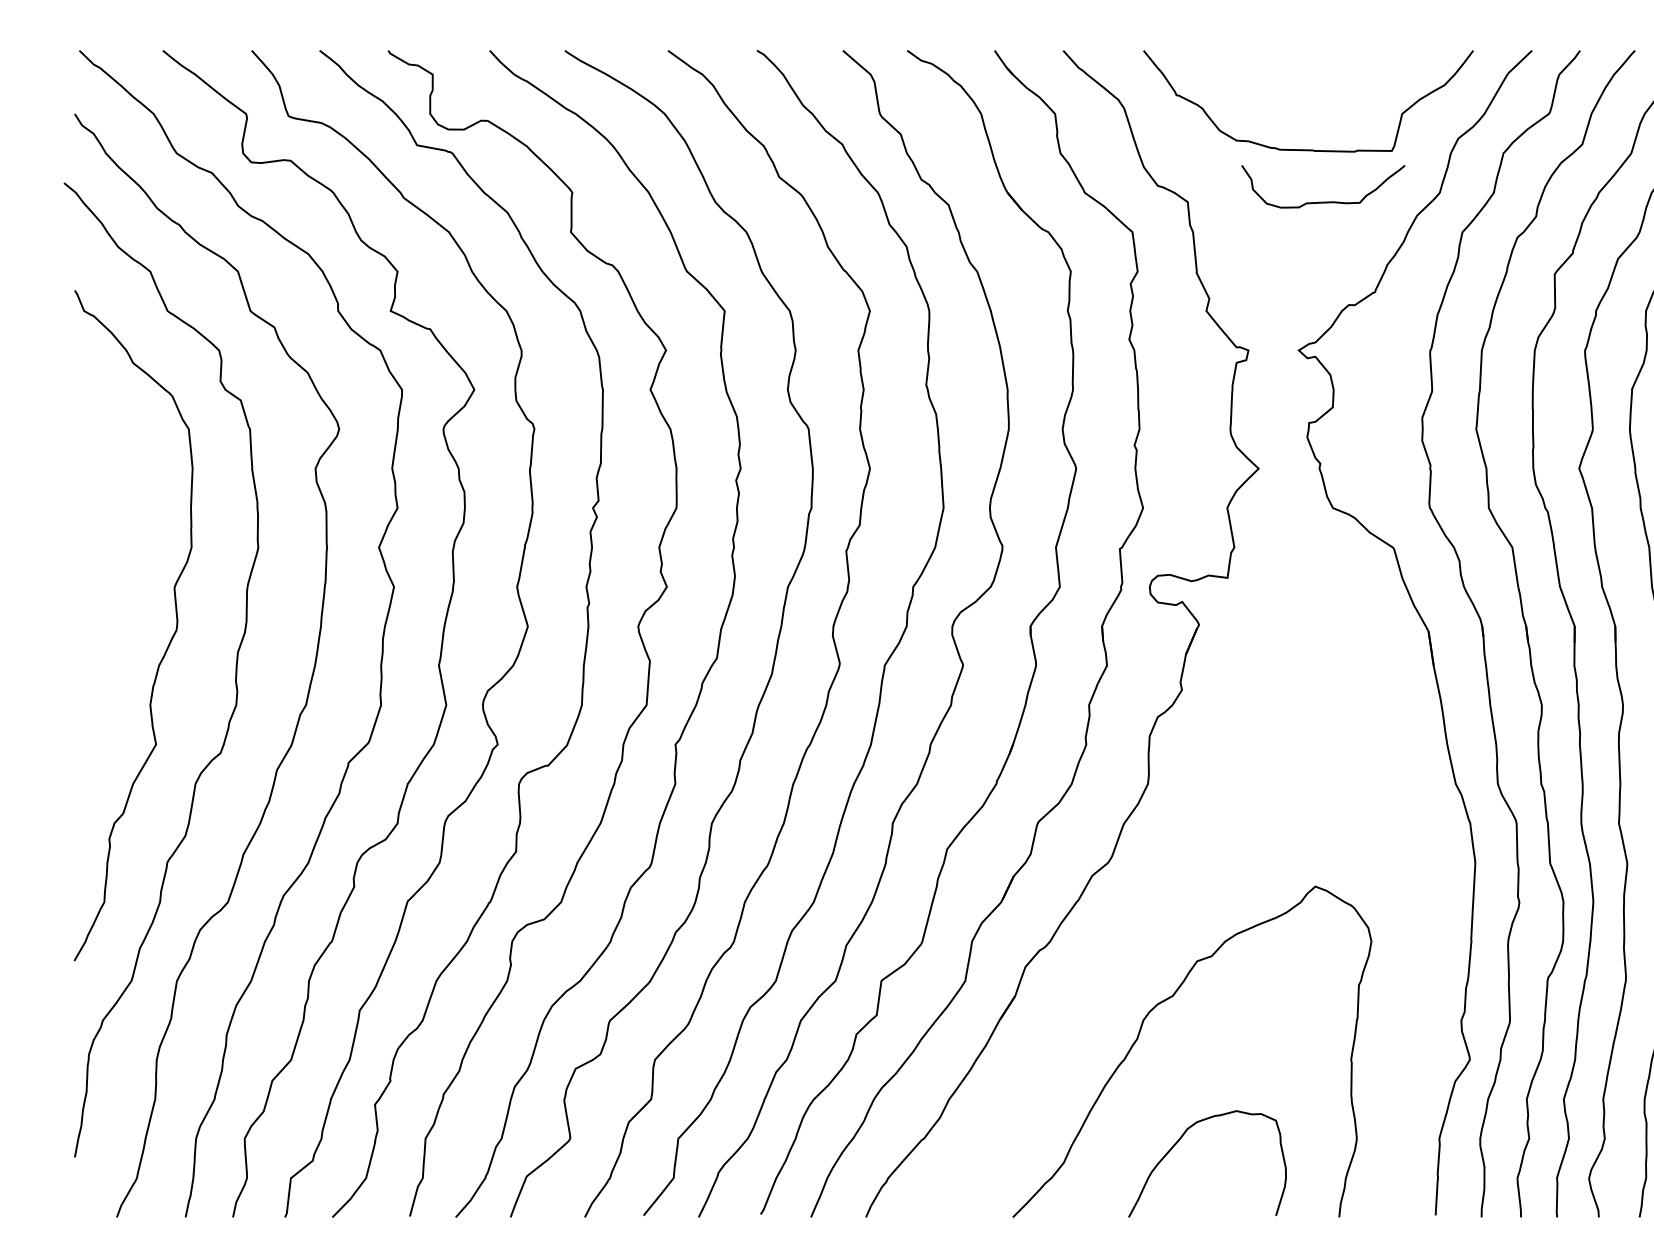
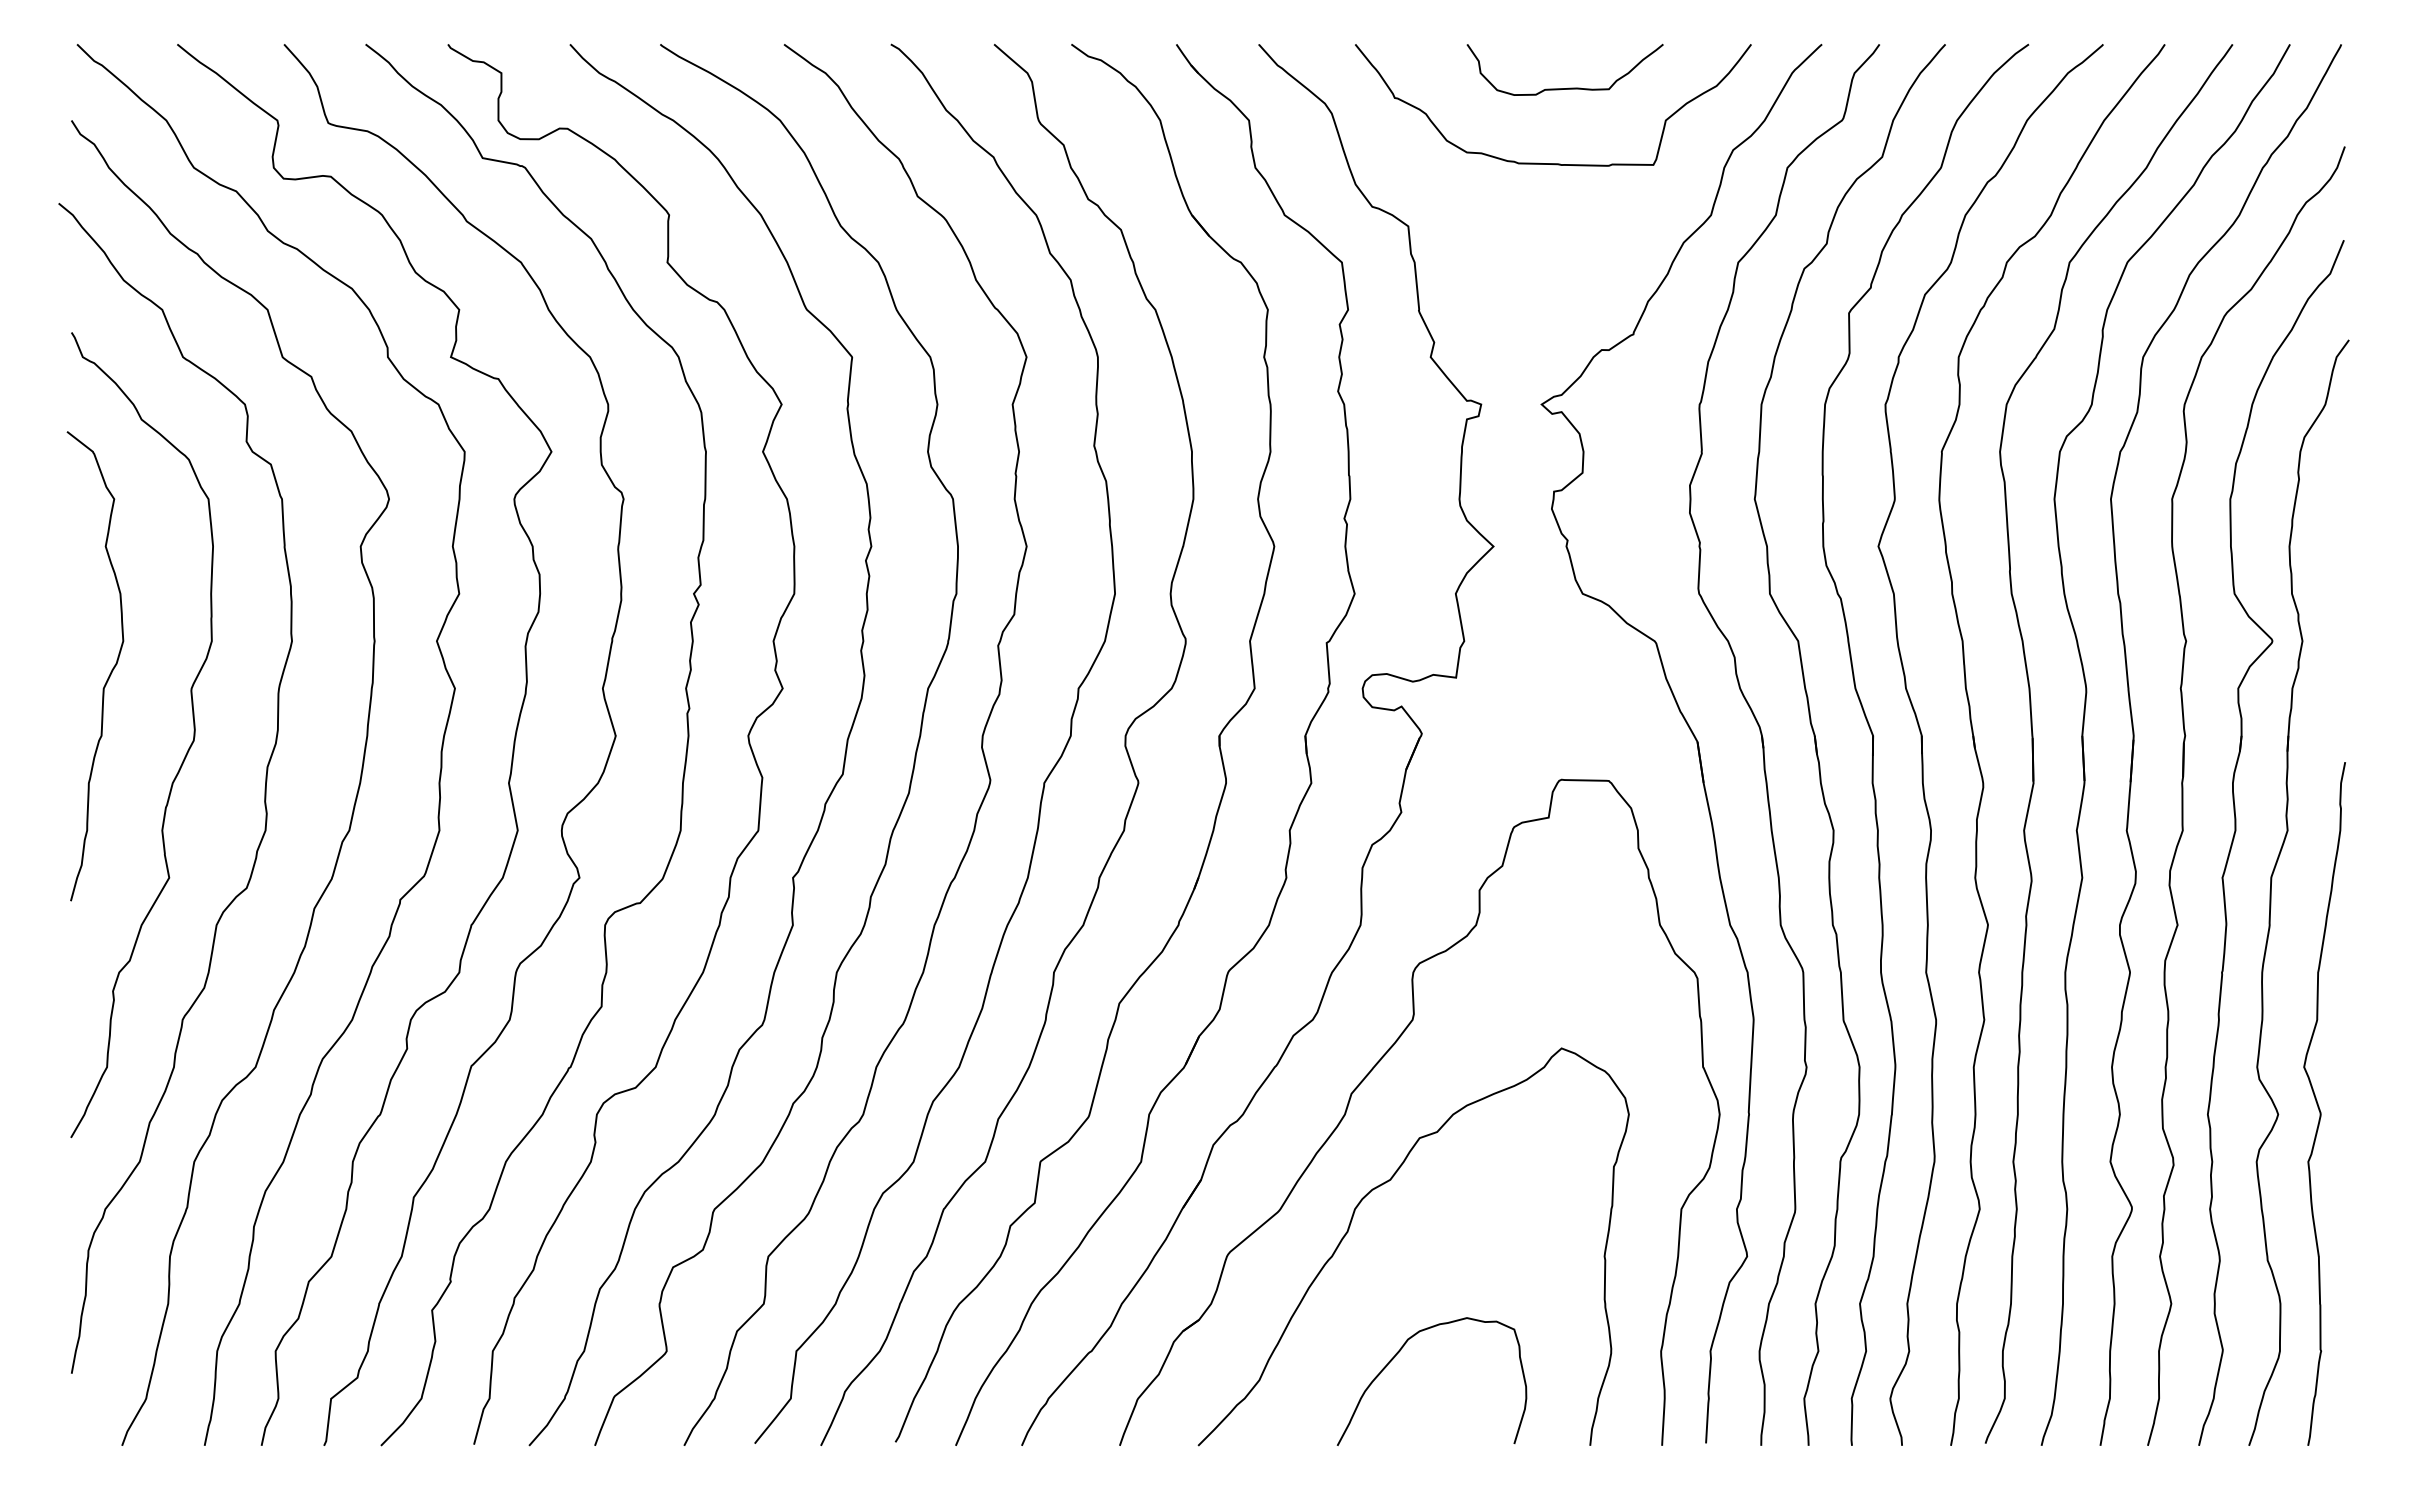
curve: (1326, 201) -> (1568, 87), moved
curve: (107, 572) -> (110, 671), added
part: (1155, 908) -> (1369, 1074), added

